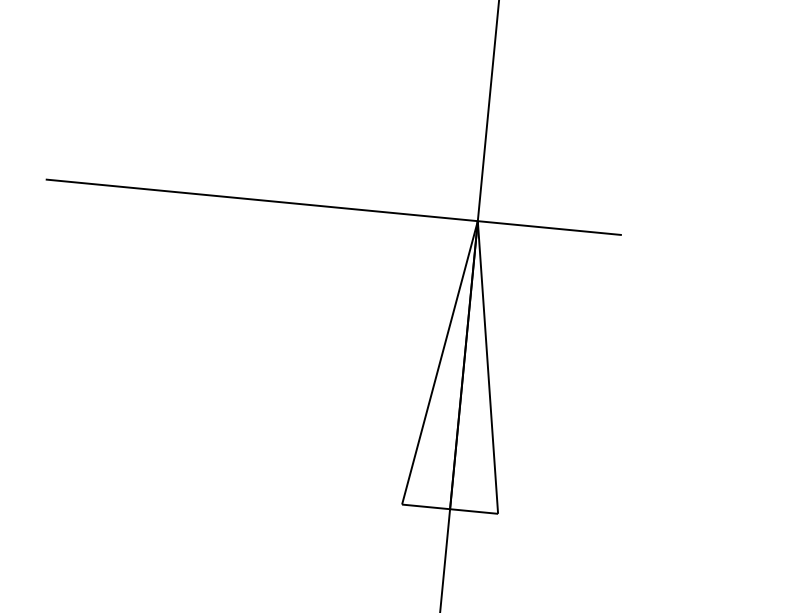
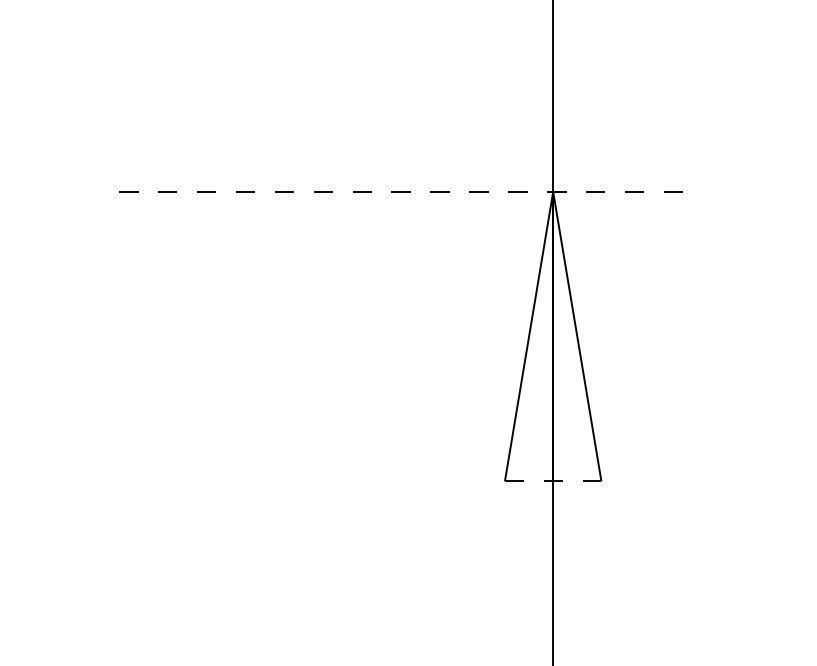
line: (333, 206) -> (408, 191), solid -> dashed
line: (450, 509) -> (553, 481), solid -> dashed

